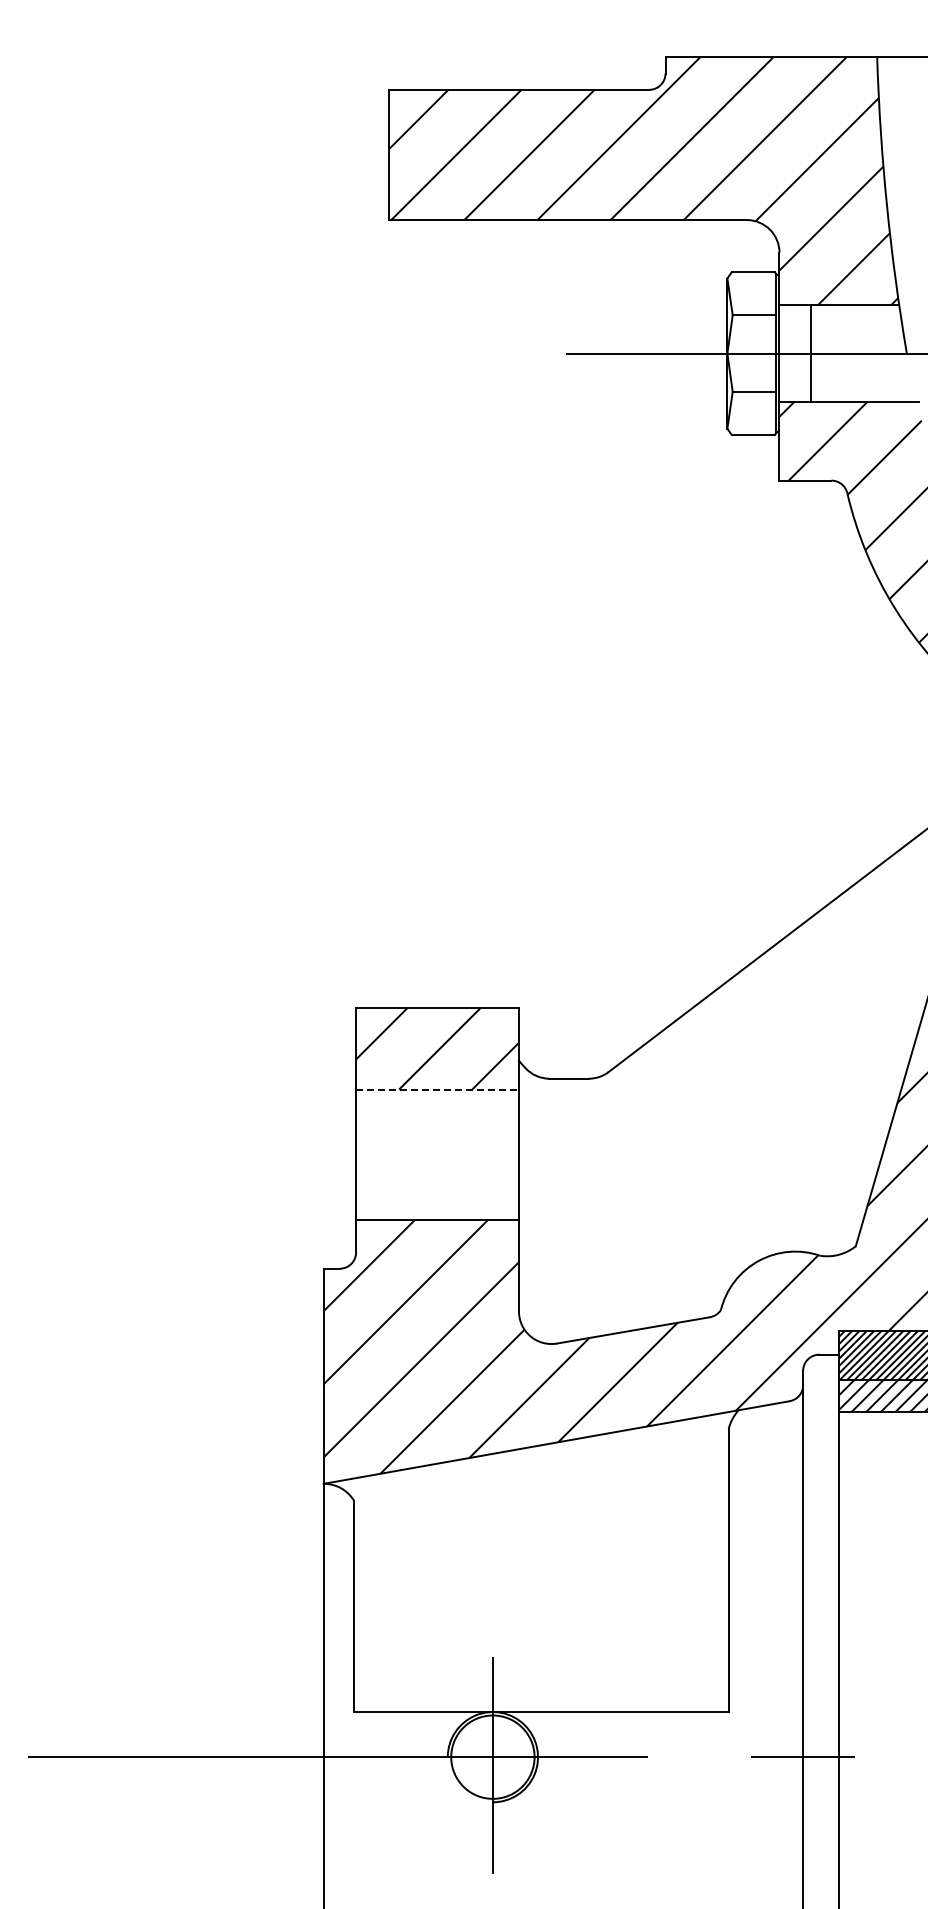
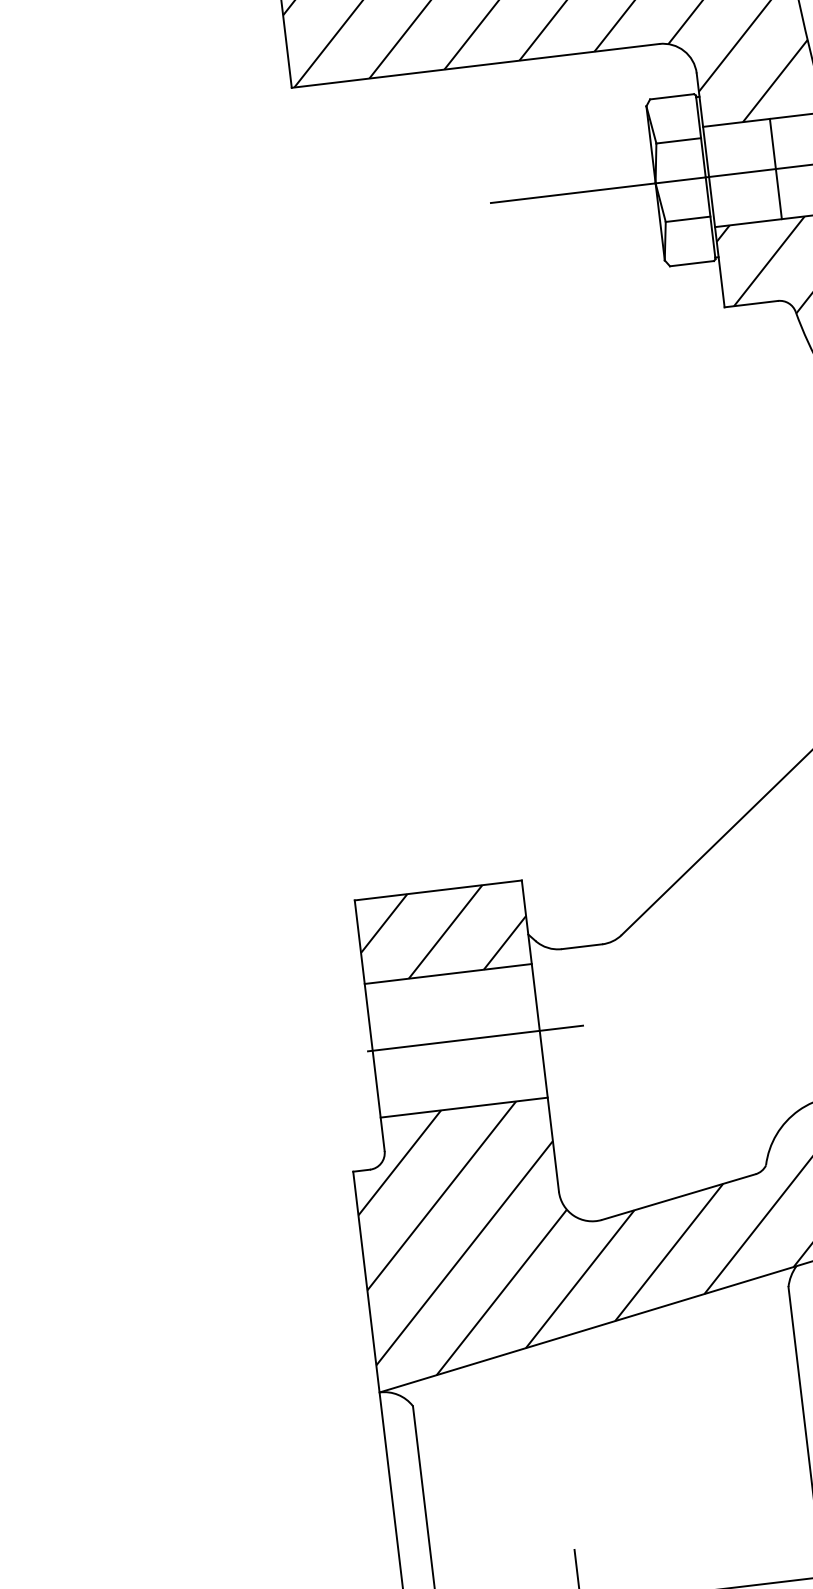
line: (810, 353) -> (775, 168), moved
line: (438, 1089) -> (449, 973), dashed -> solid
line: (456, 1154) -> (475, 1038), added

